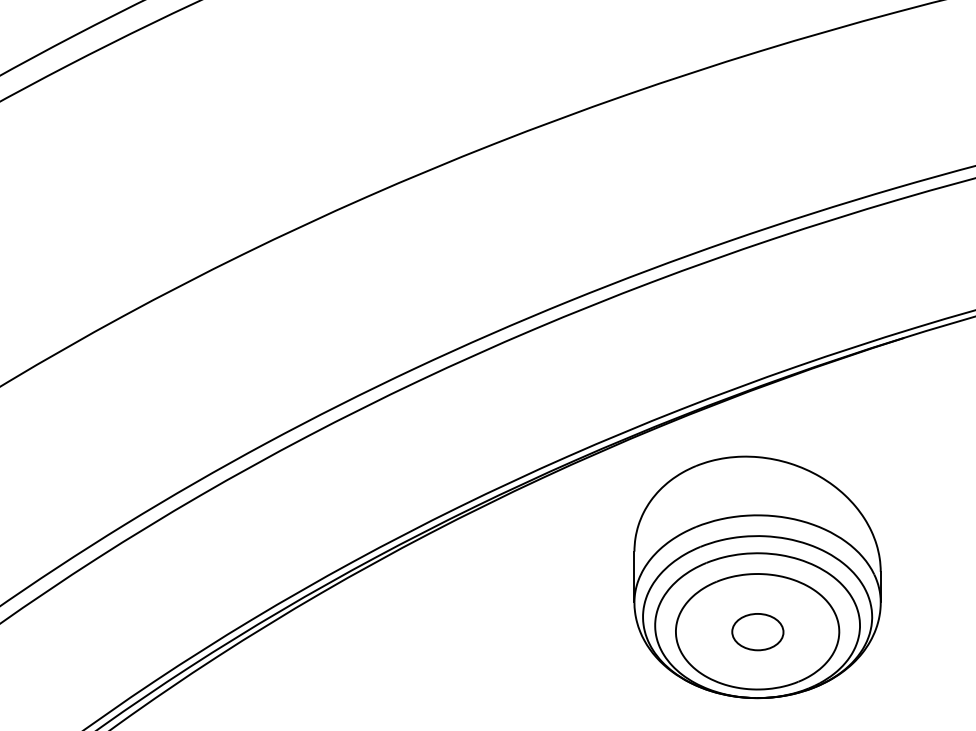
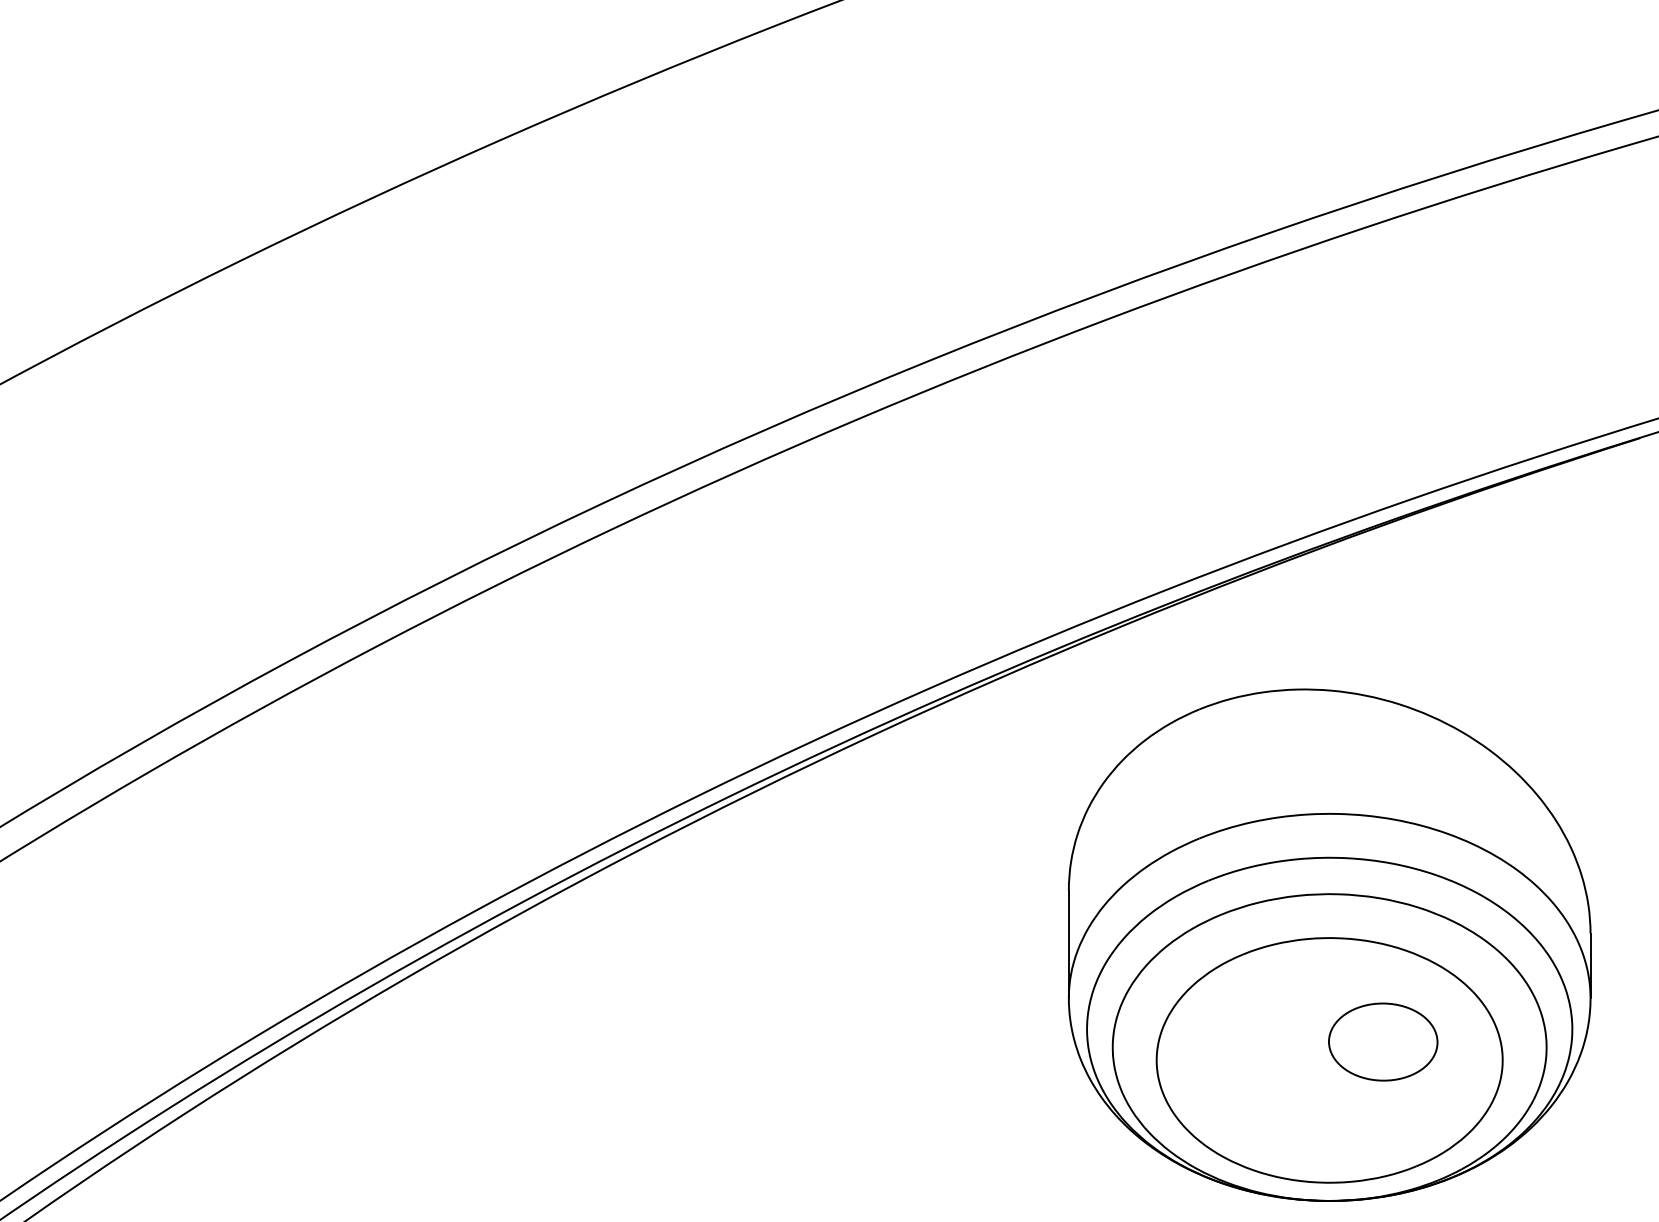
part: (757, 632) -> (1382, 1042), moved

